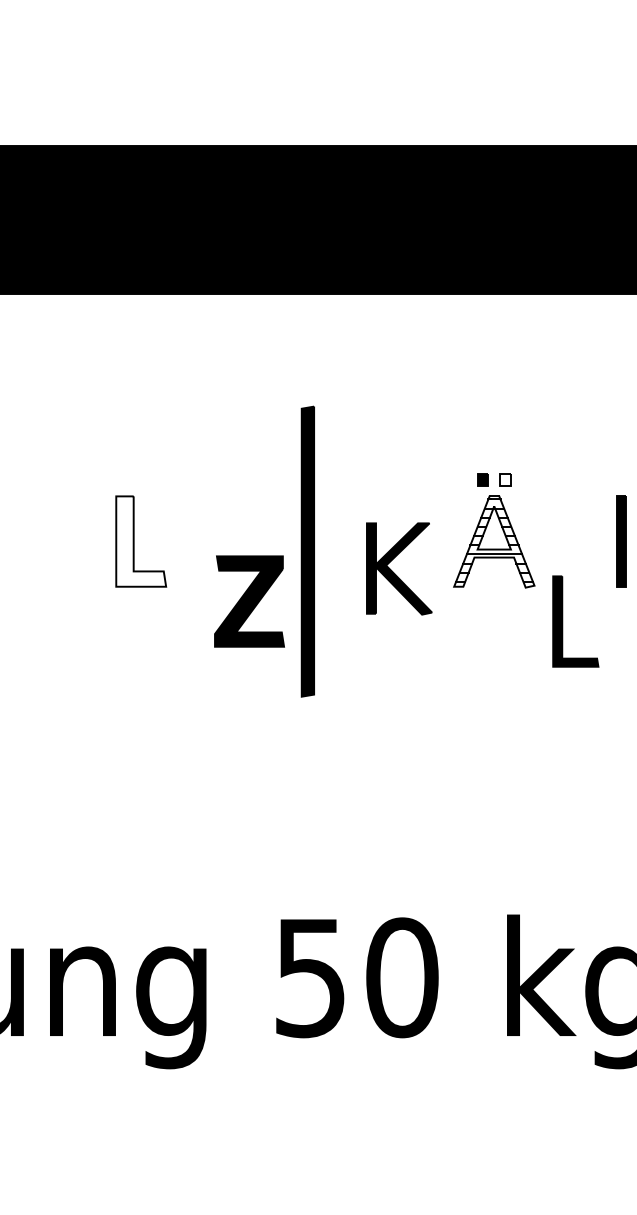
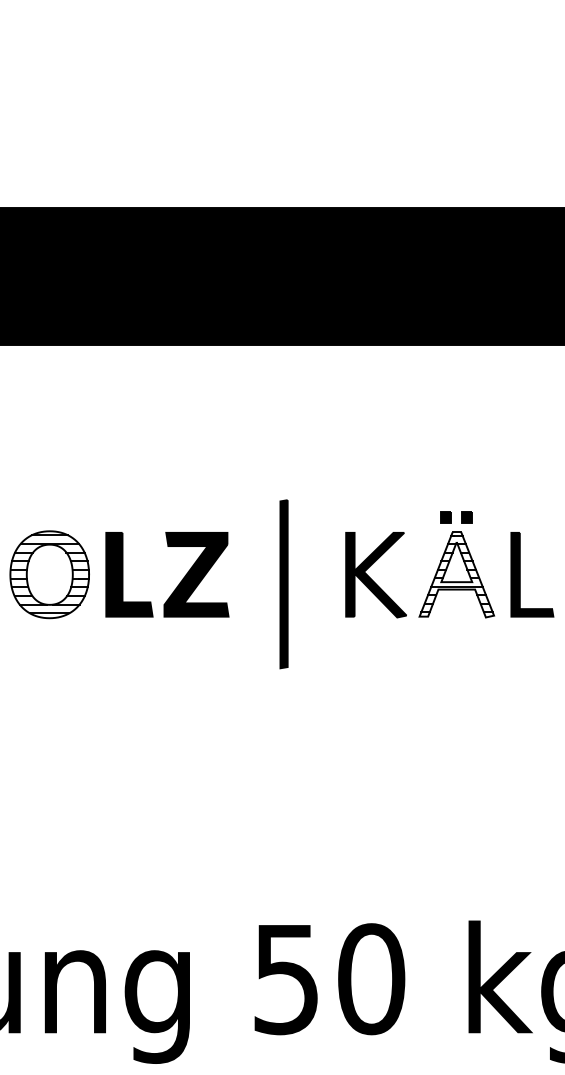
fill: (505, 479) -> (467, 517), added
part: (54, 541) -> (49, 574), added
fill: (141, 541) -> (129, 574), added
part: (307, 551) -> (283, 583), size x0.62
part: (394, 572) -> (371, 578), moved
part: (249, 601) -> (196, 574), moved
part: (563, 621) -> (520, 574), moved

